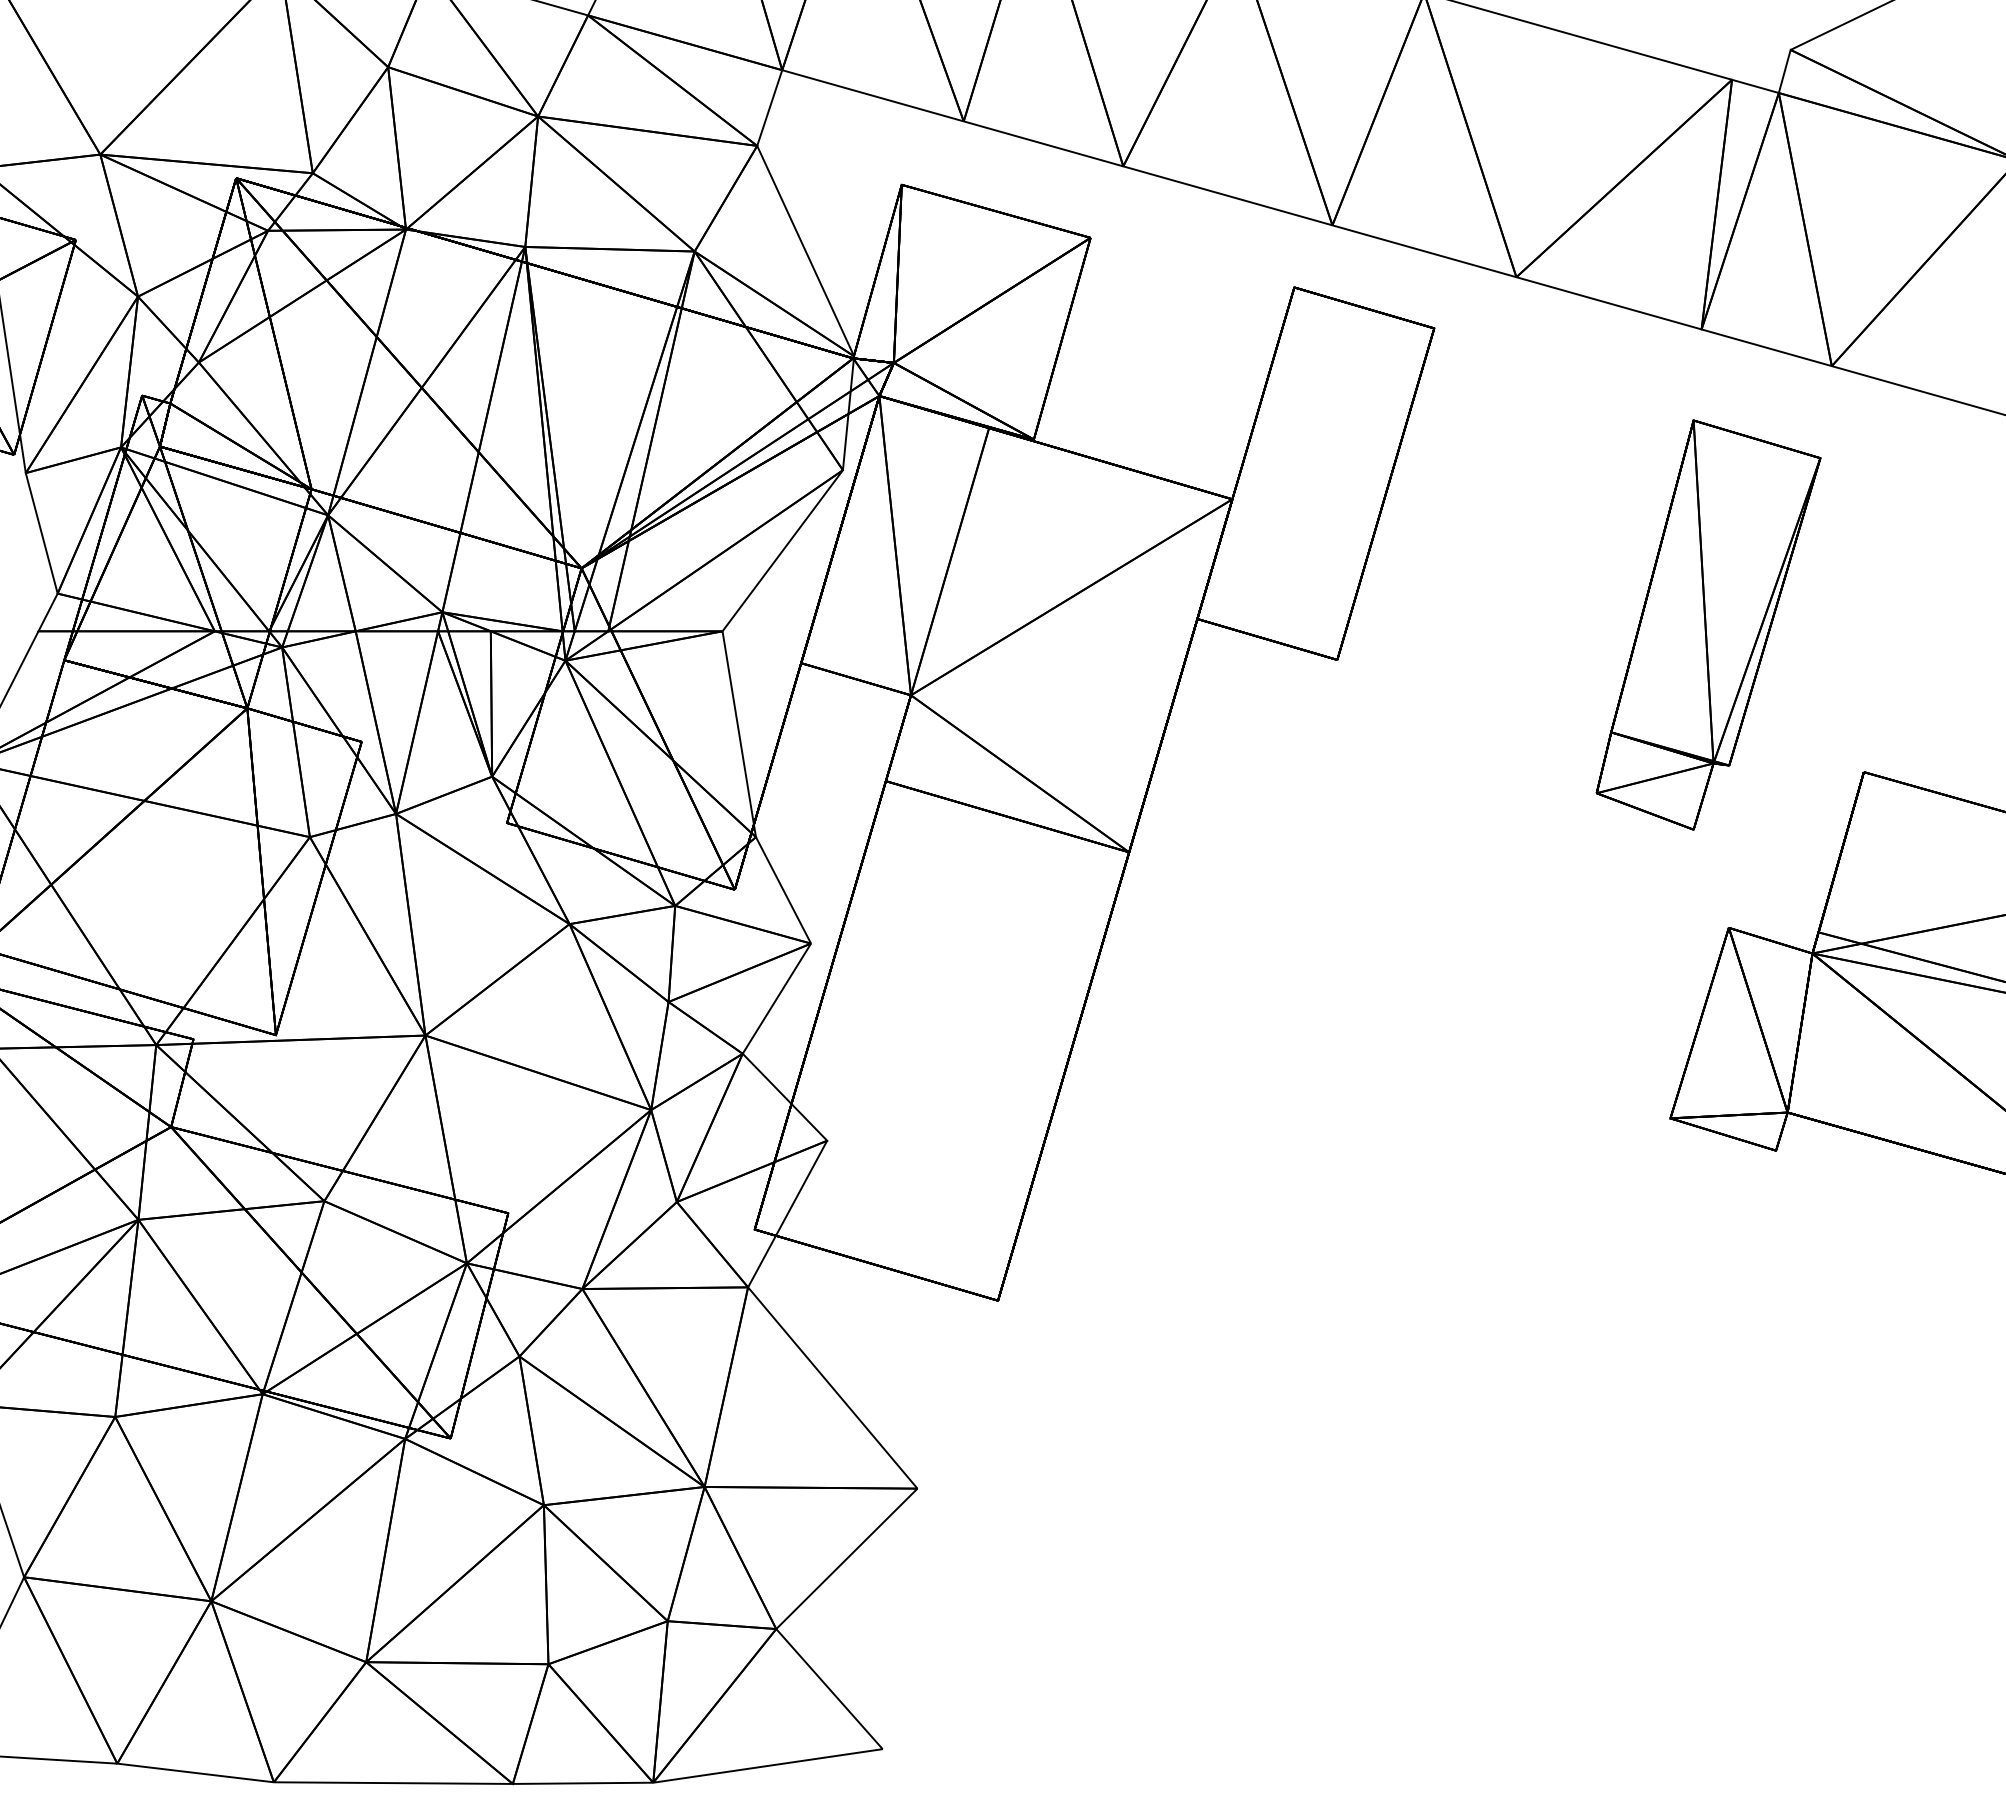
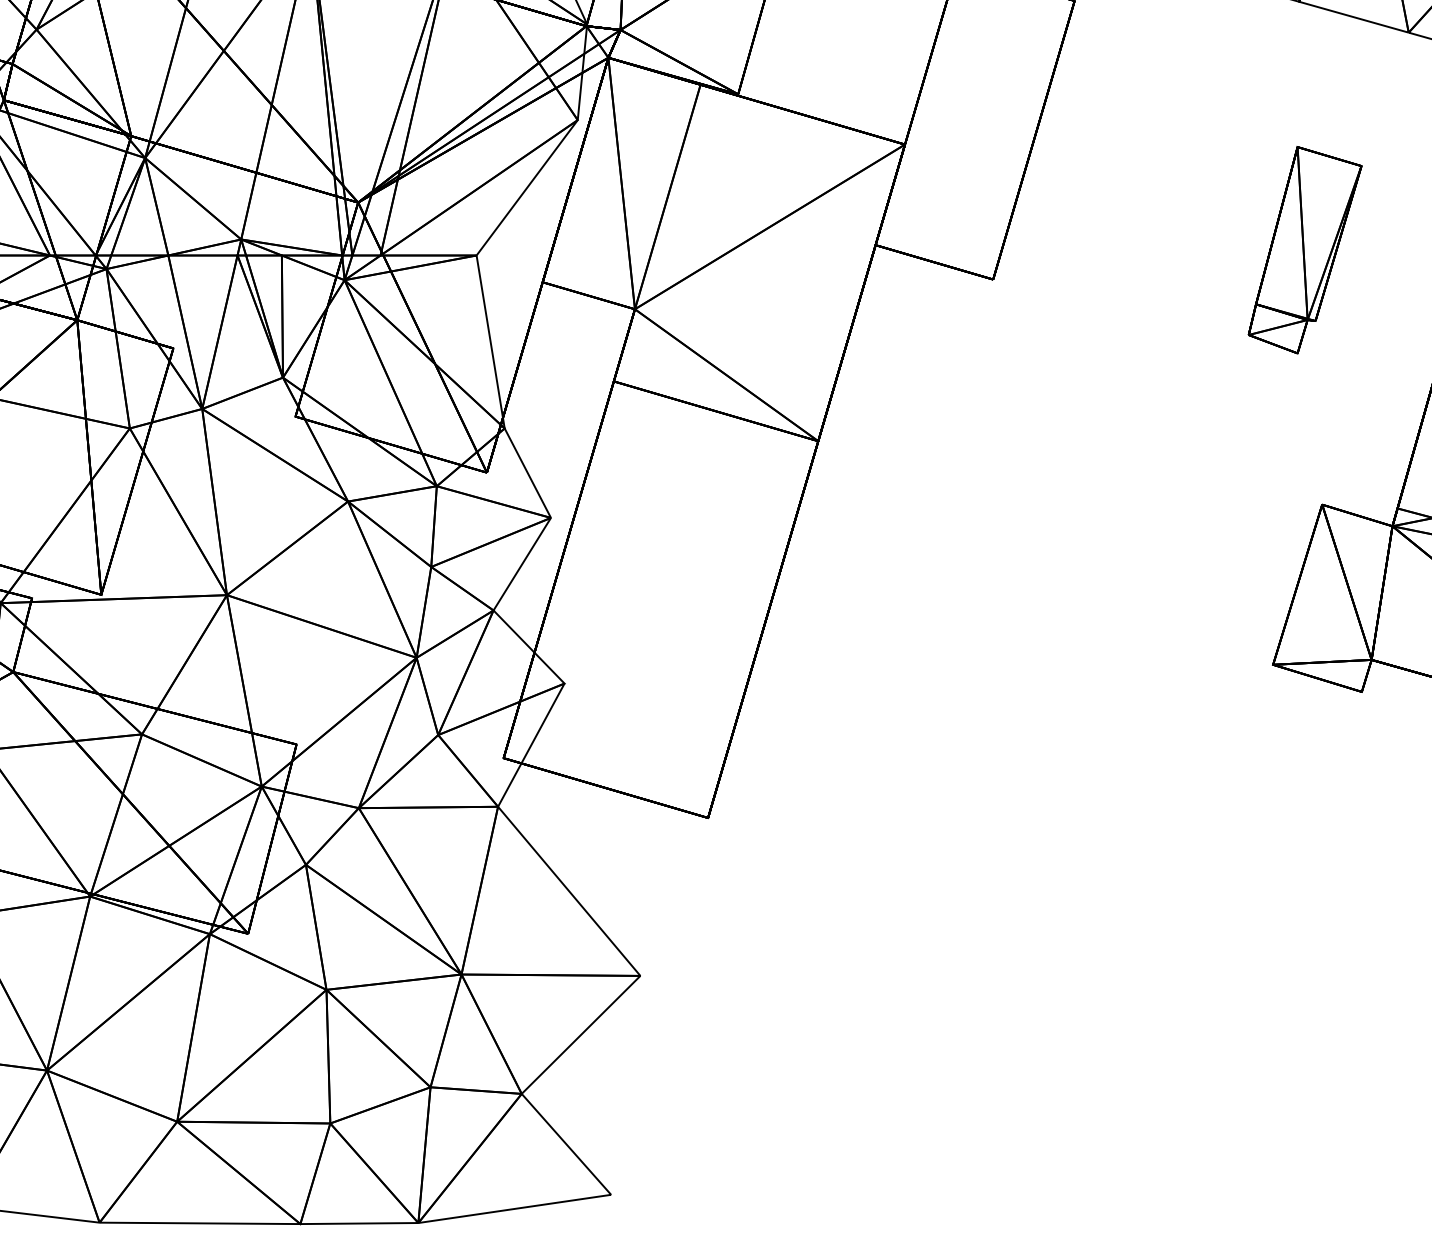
part: (1708, 624) -> (1305, 249), size x0.6

